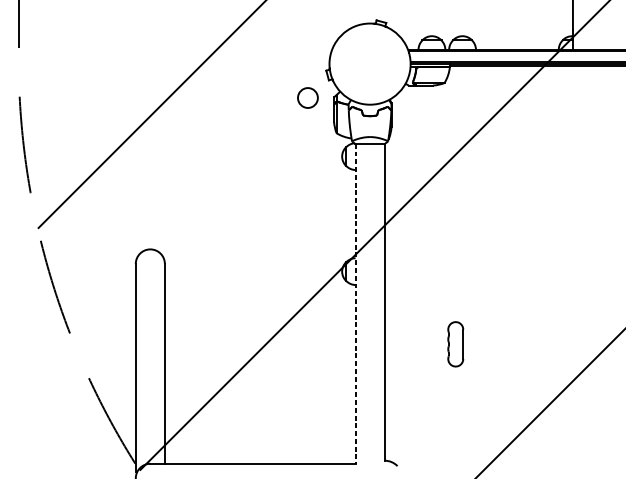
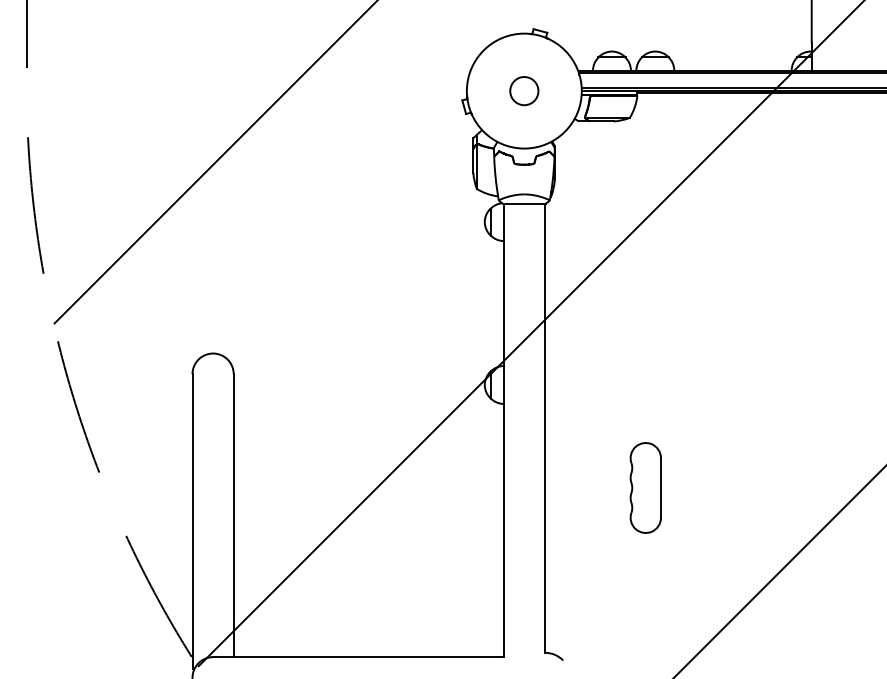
circle: (308, 98) -> (524, 91), moved
line: (355, 303) -> (503, 430), dashed -> solid
part: (455, 343) -> (645, 487), size x1.43

